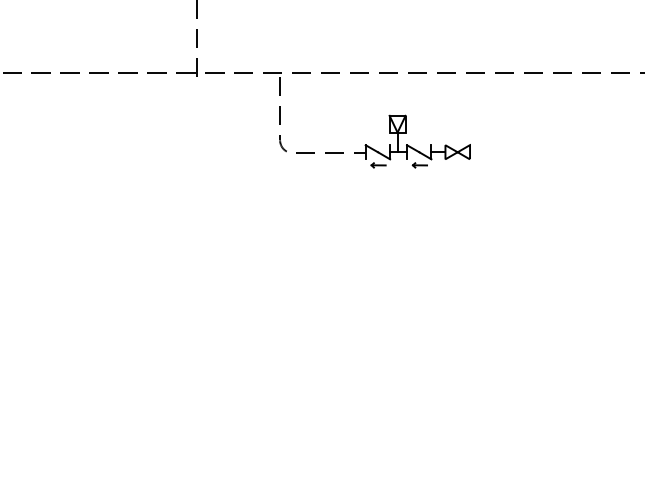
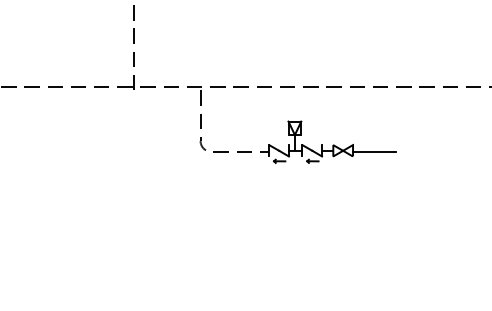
line: (496, 153) -> (374, 151), added

